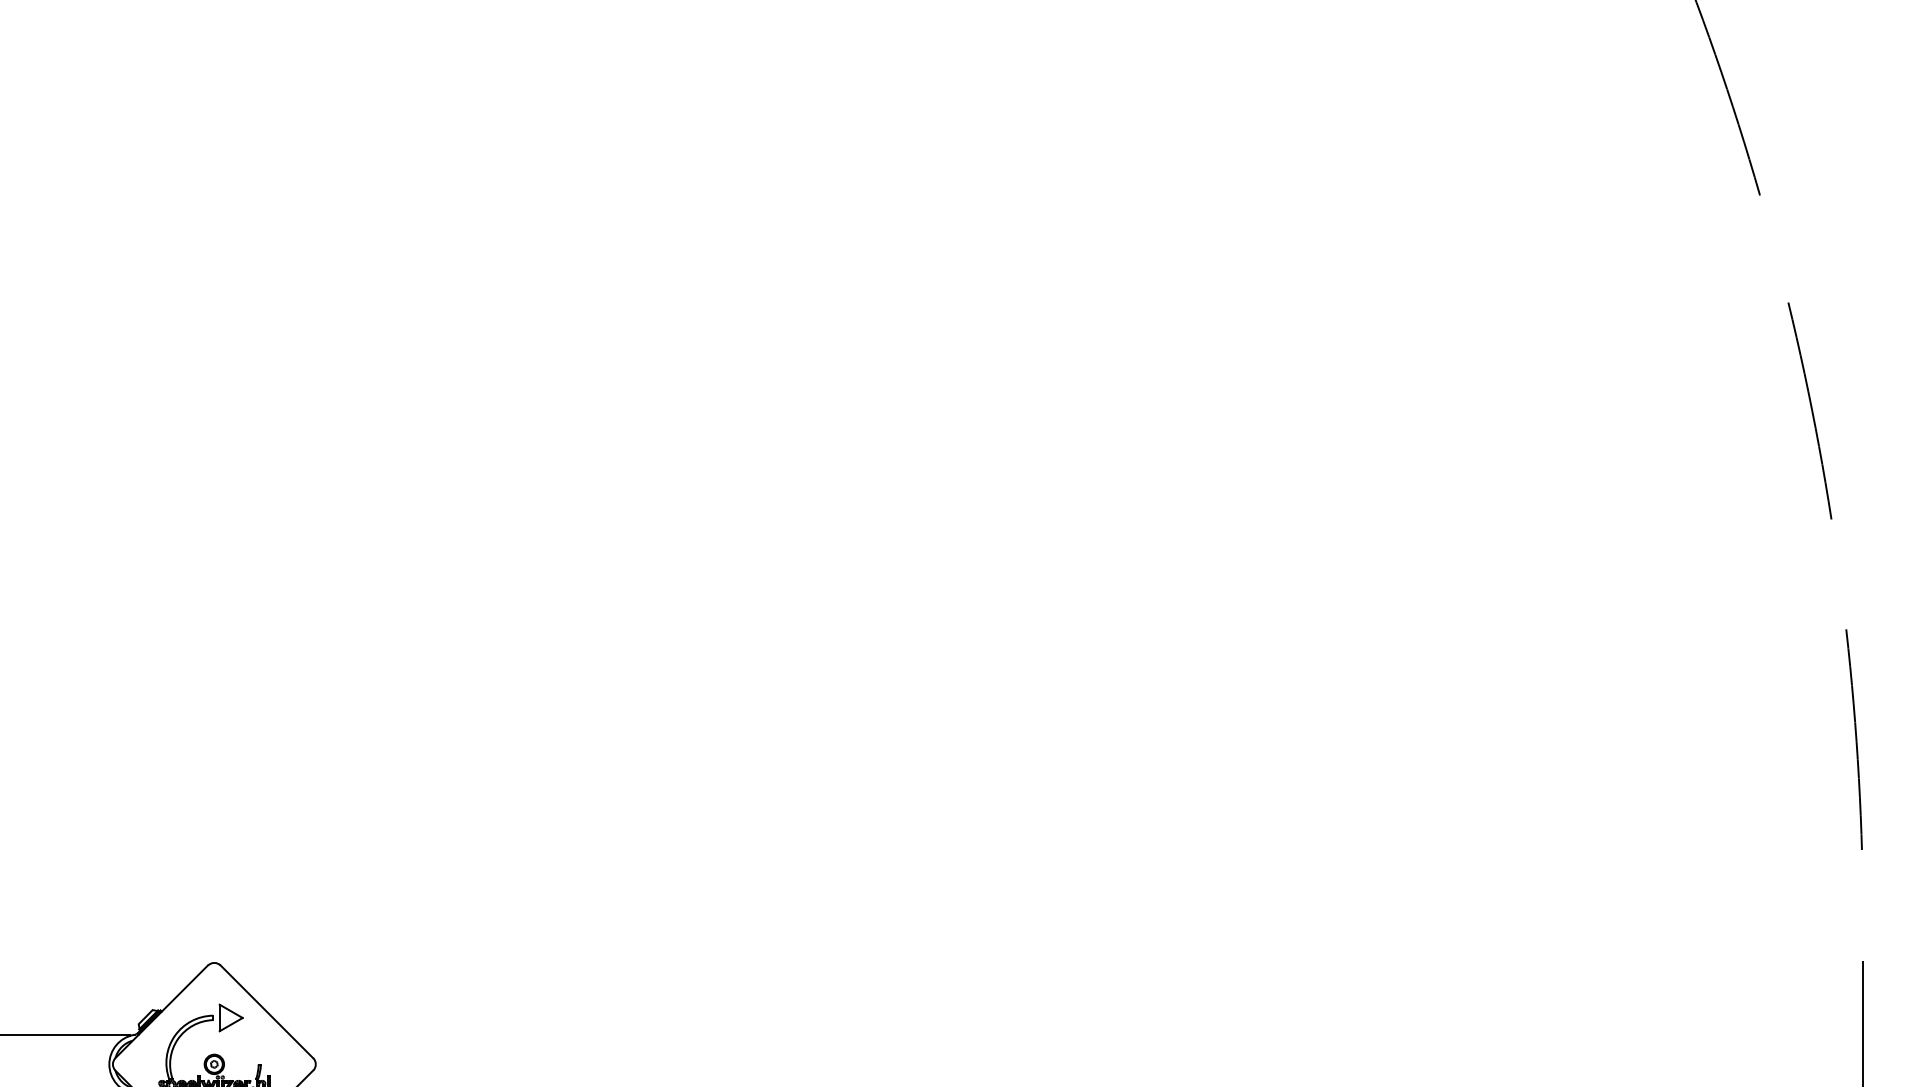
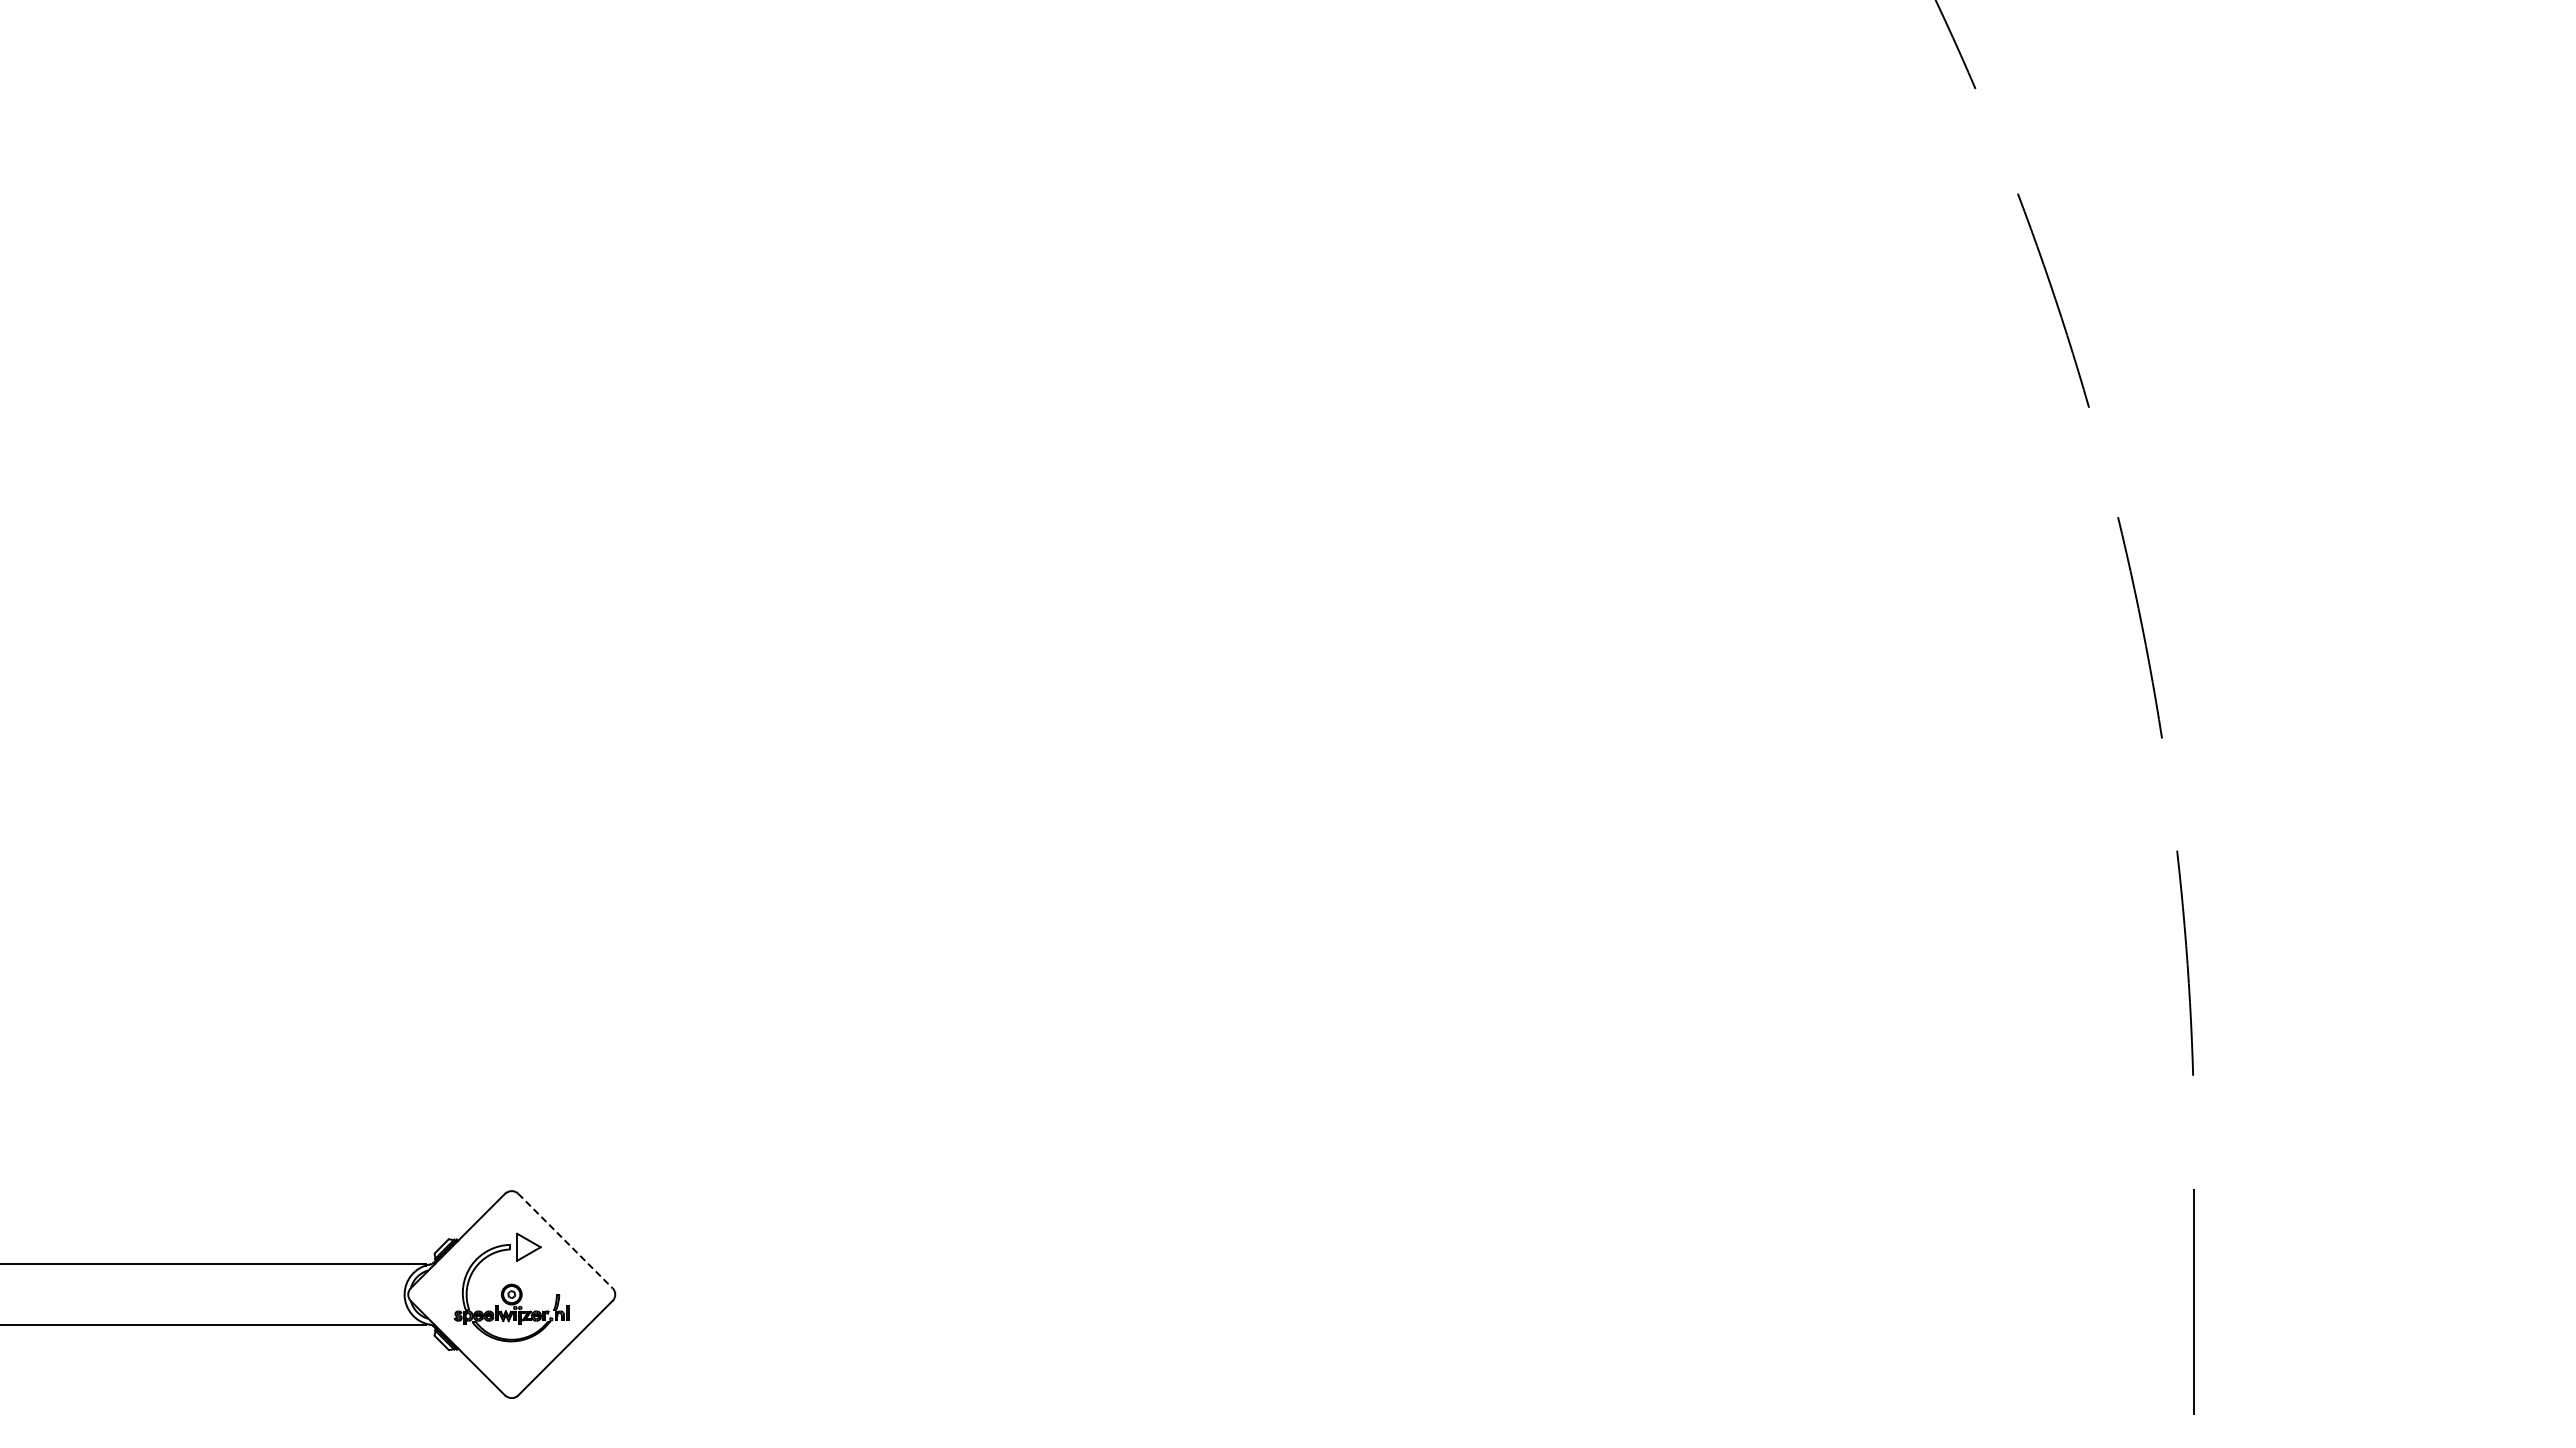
line: (267, 1011) -> (565, 1240), solid -> dashed

